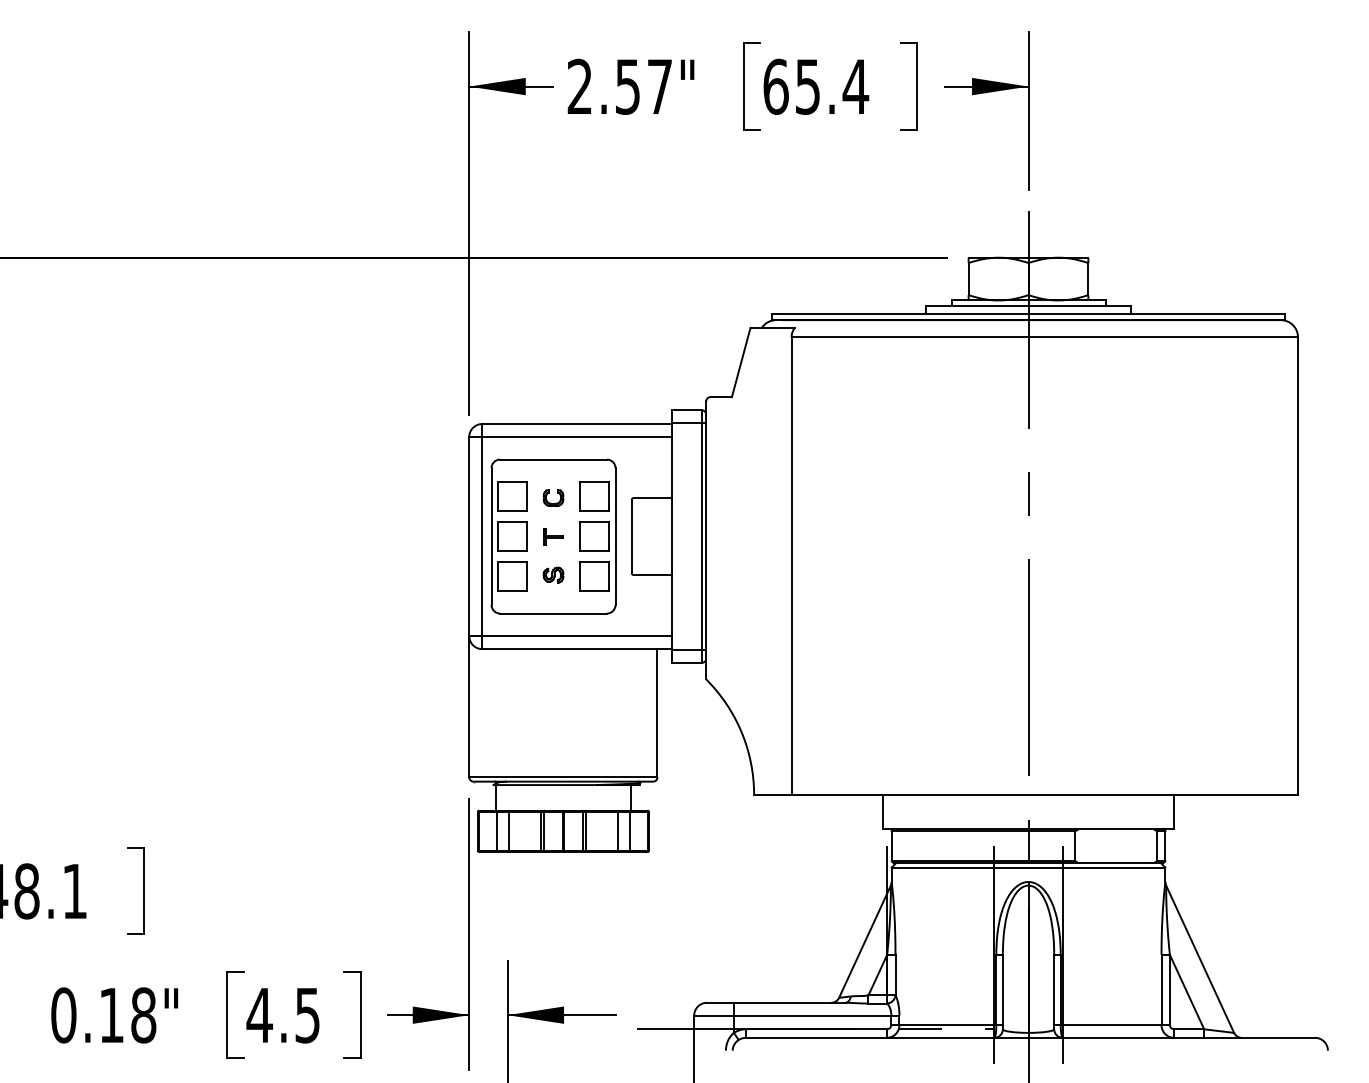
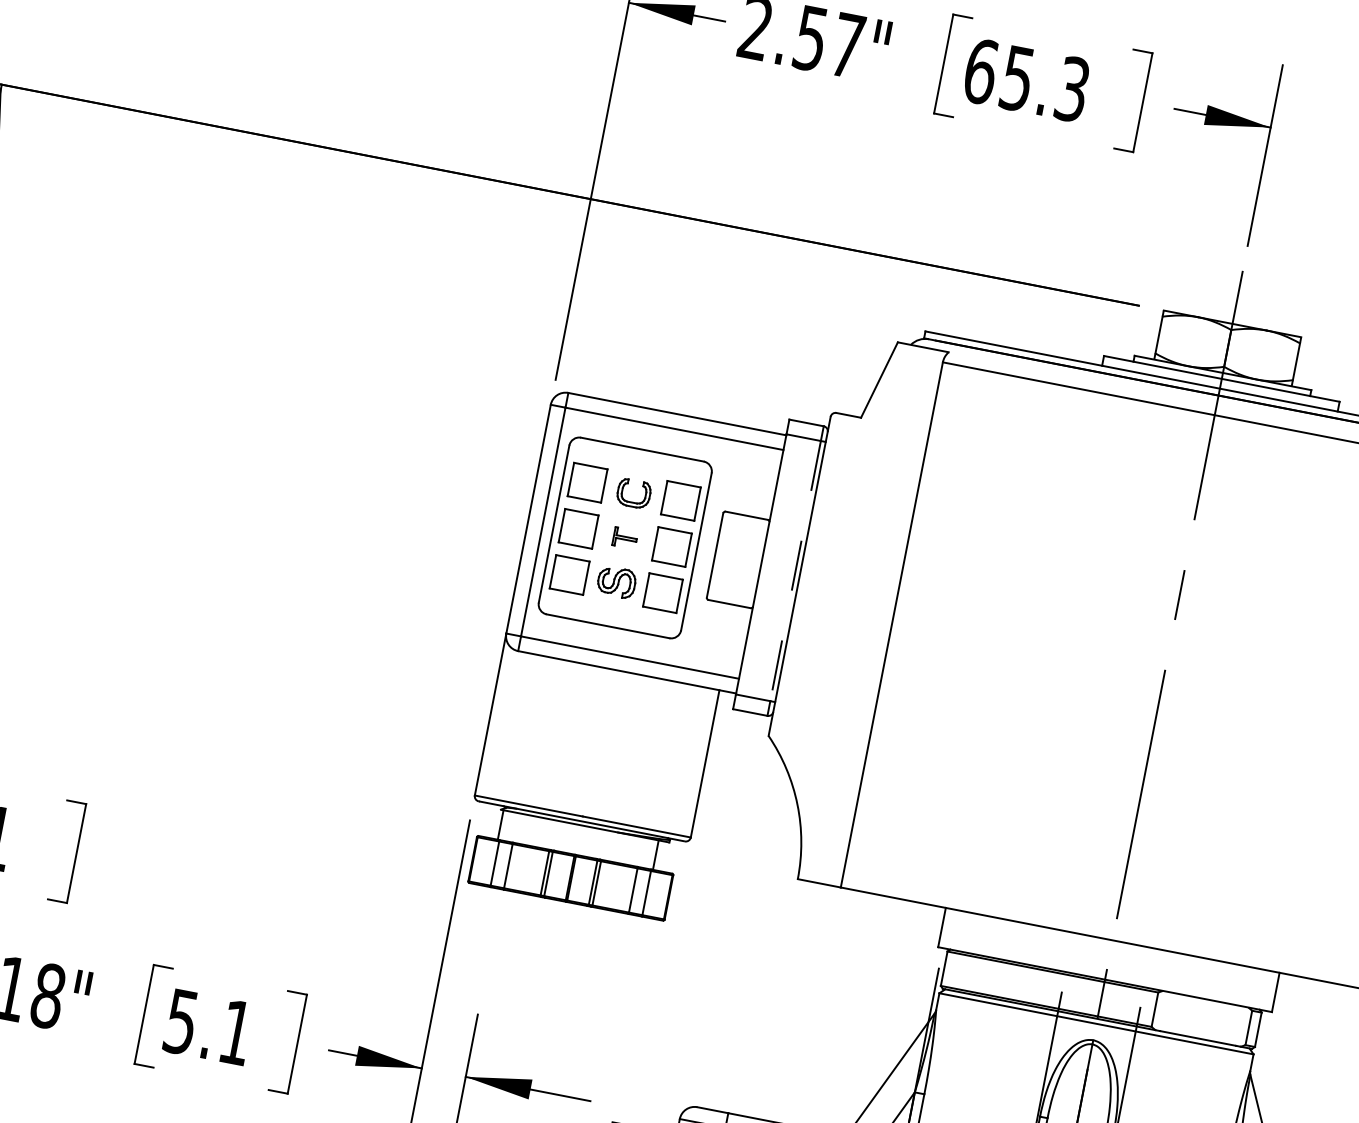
text: (855, 86) -> (1072, 88), 65.4 -> 65.3
part: (553, 498) -> (633, 494), size x1.4
line: (701, 537) -> (794, 572), solid -> dashed
part: (553, 574) -> (616, 581), size x1.6
text: (282, 1015) -> (207, 1027), 4.5 -> 5.1

